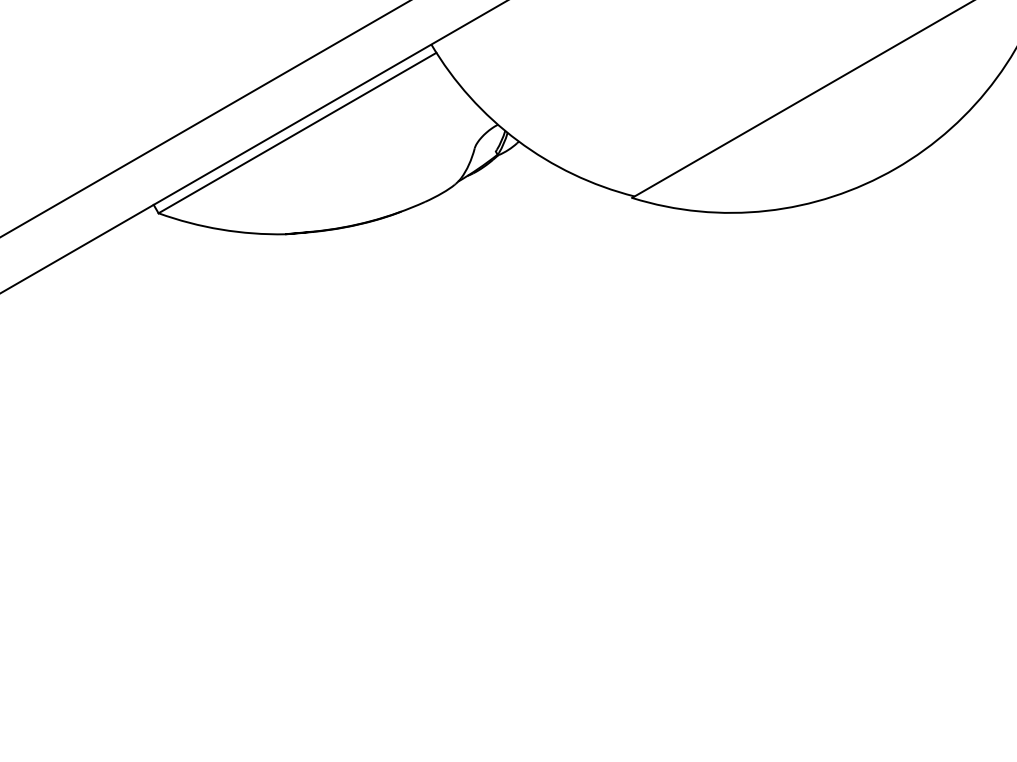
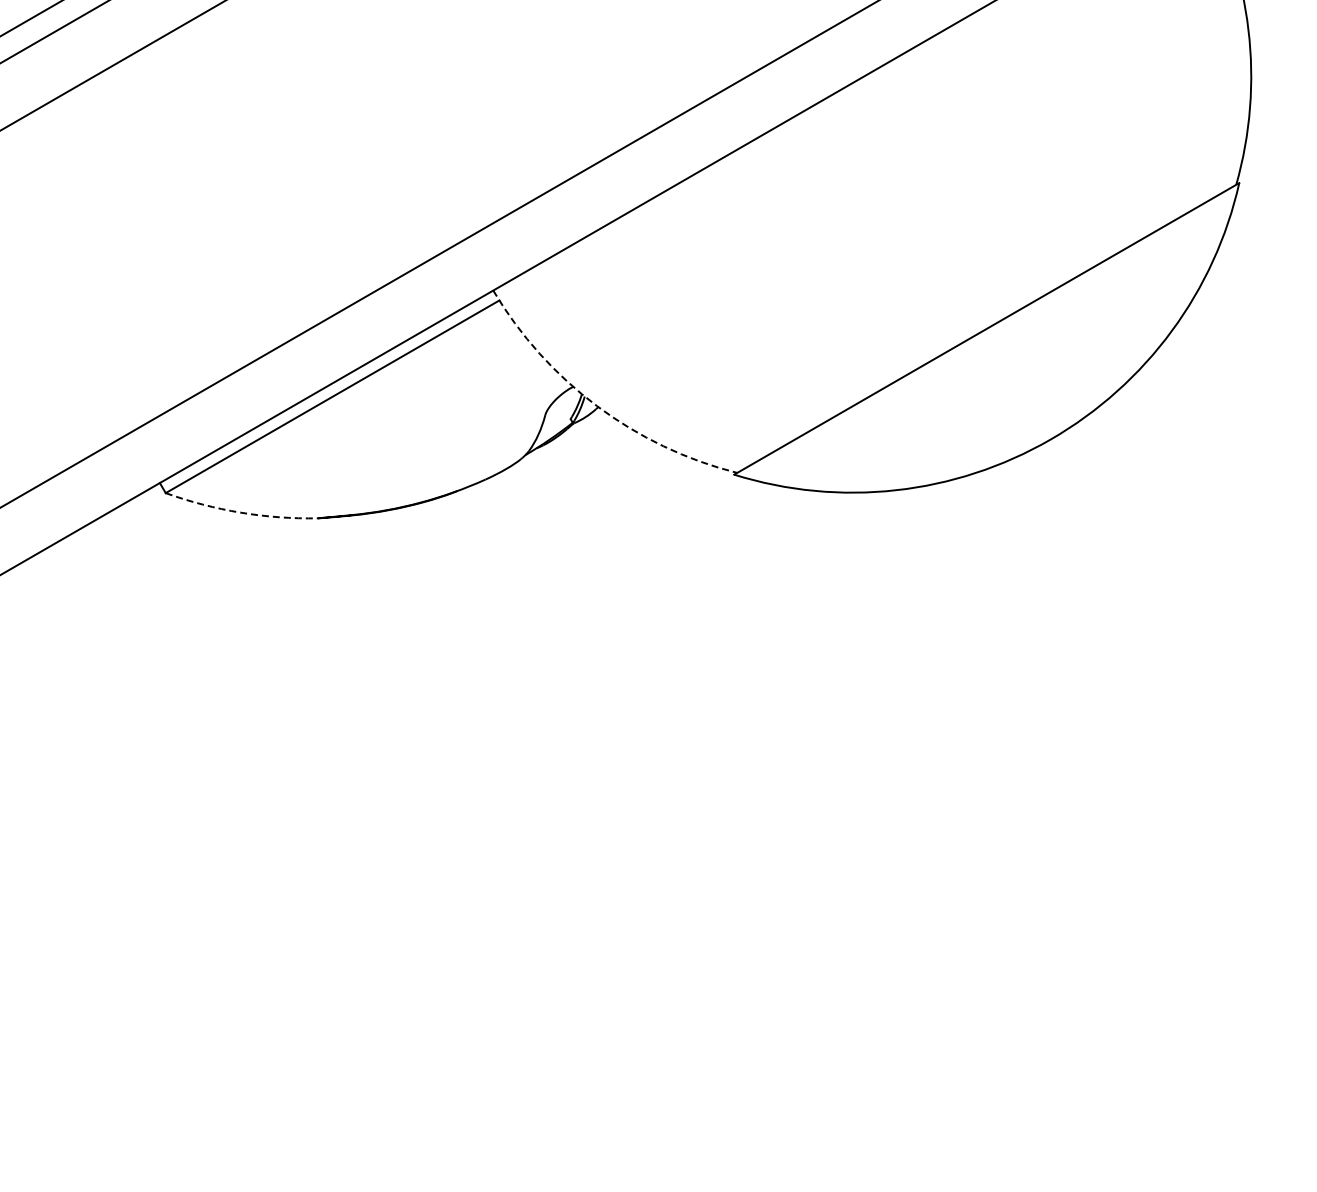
arc: (518, 141) -> (597, 406), solid -> dashed
arc: (220, 229) -> (240, 512), solid -> dashed

